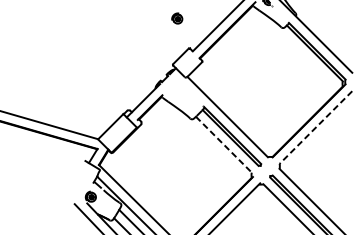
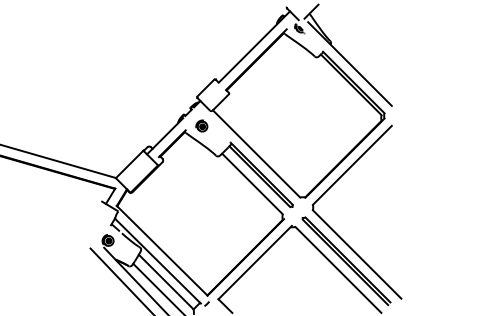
part: (176, 18) -> (201, 125), moved
line: (316, 127) -> (352, 165), dashed -> solid
line: (223, 144) -> (252, 183), dashed -> solid

